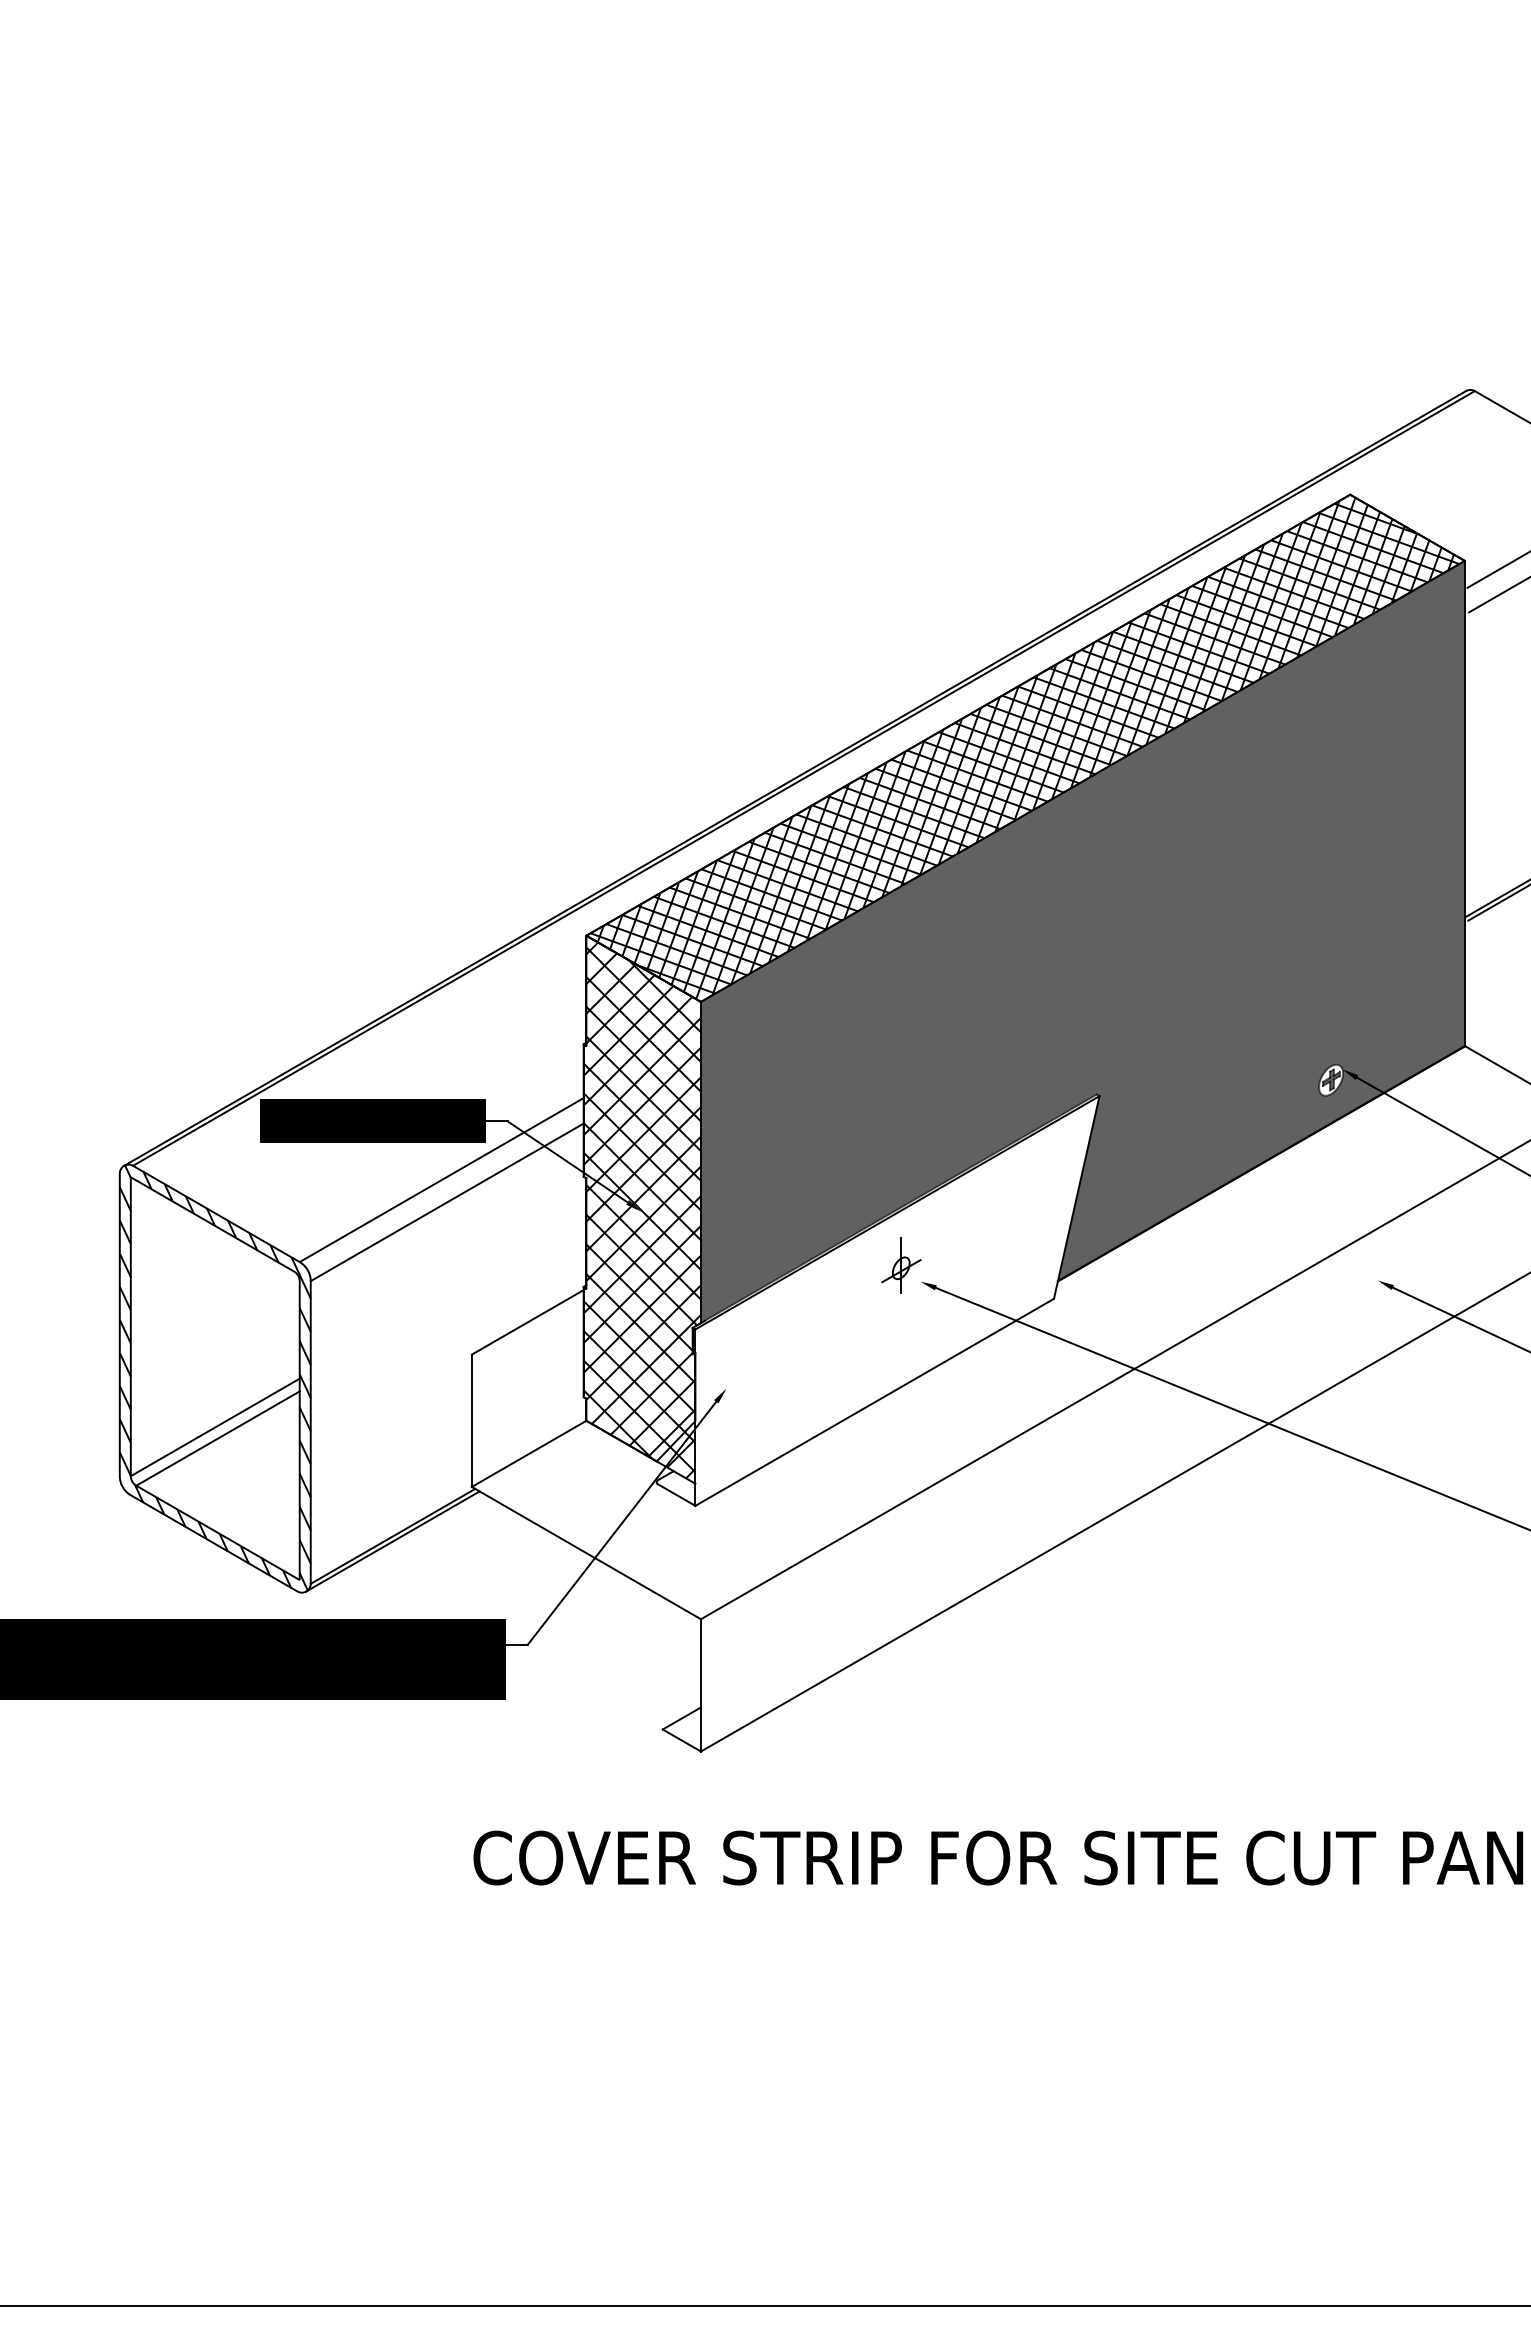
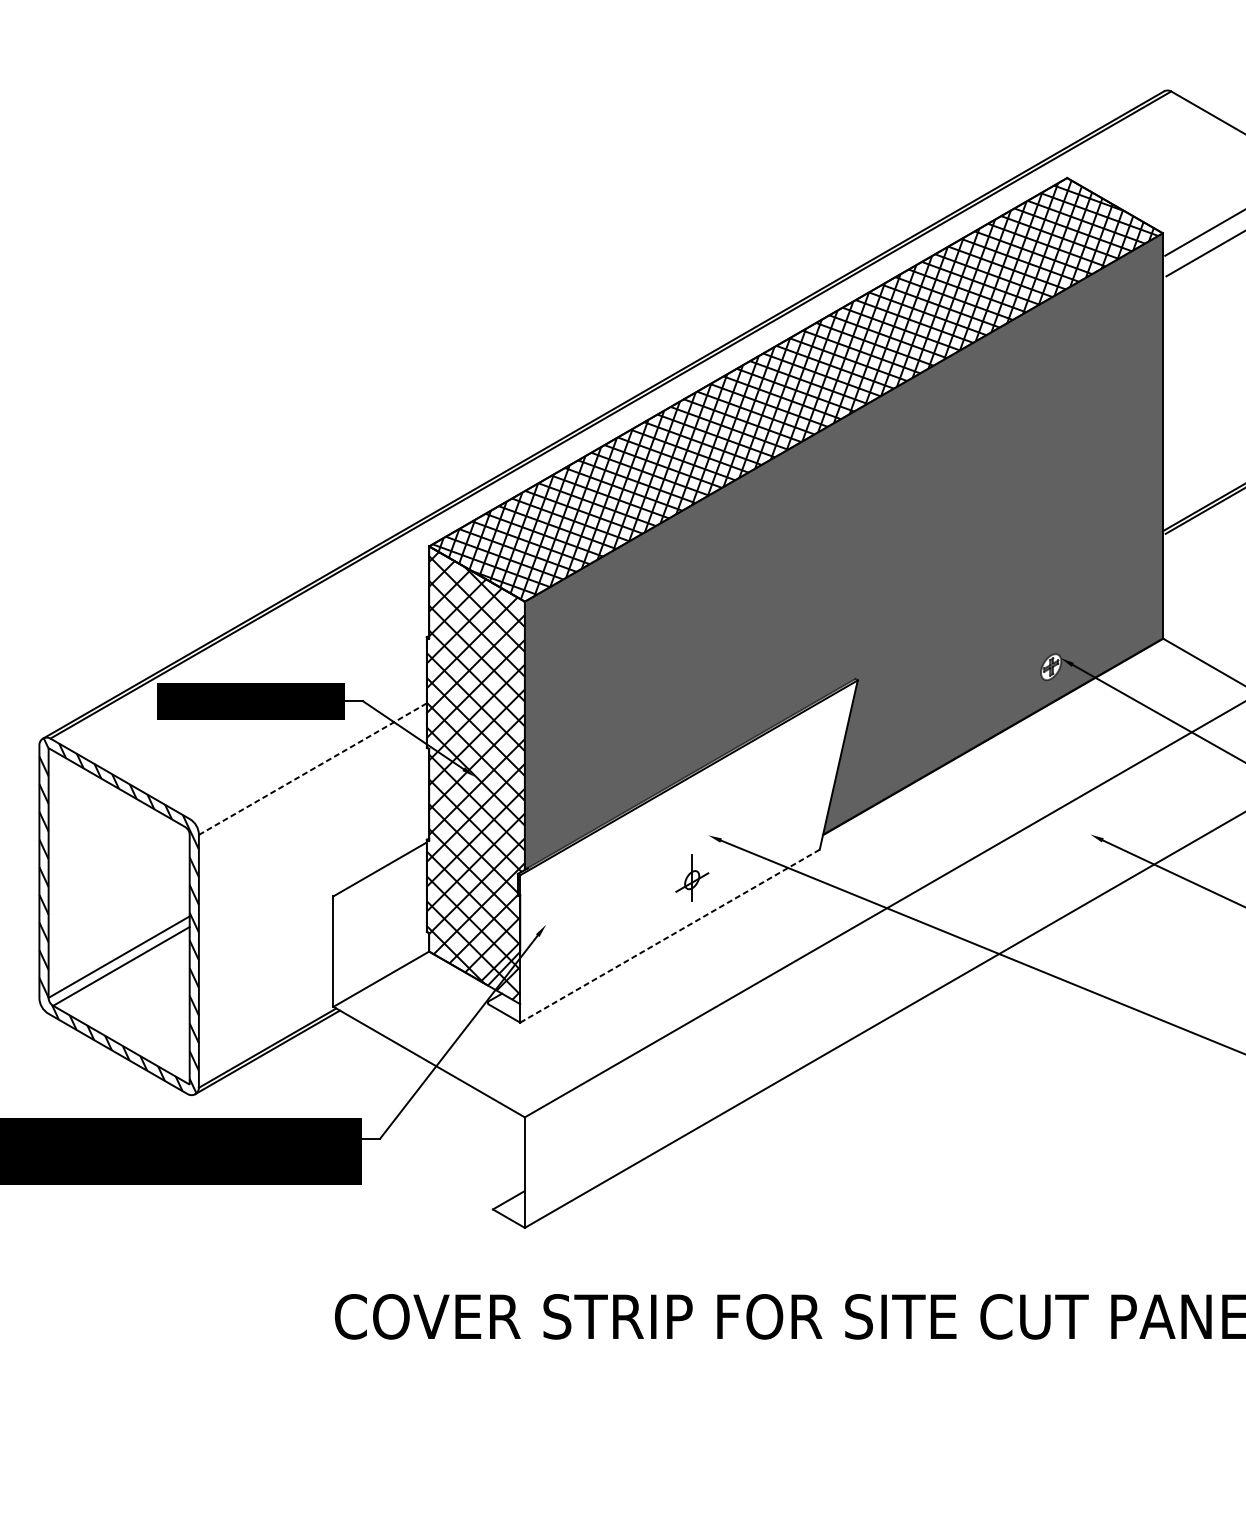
line: (441, 1180) -> (308, 750), removed
line: (447, 1202) -> (313, 769), solid -> dashed
part: (901, 1265) -> (692, 877), moved
line: (874, 1402) -> (669, 936), solid -> dashed

